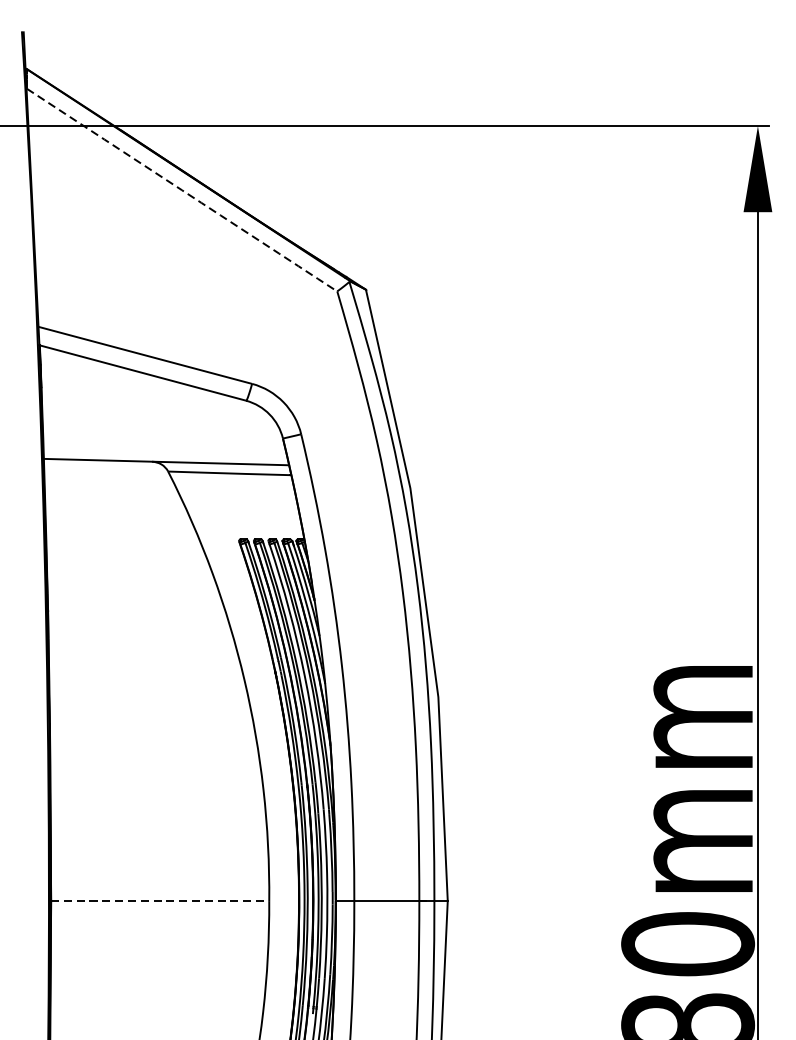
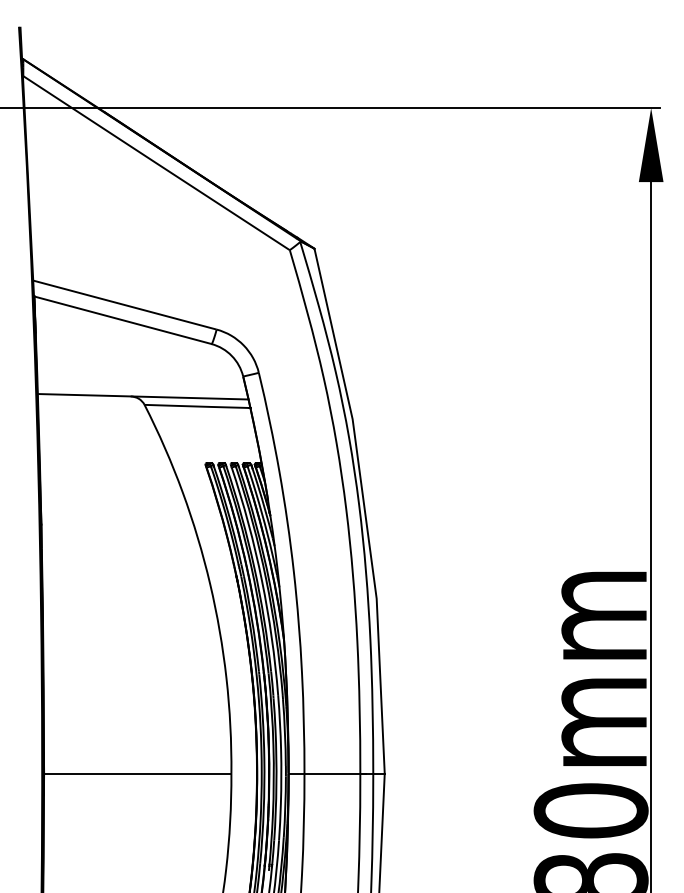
arc: (182, 190) -> (156, 163), dashed -> solid
line: (159, 900) -> (137, 773), dashed -> solid

